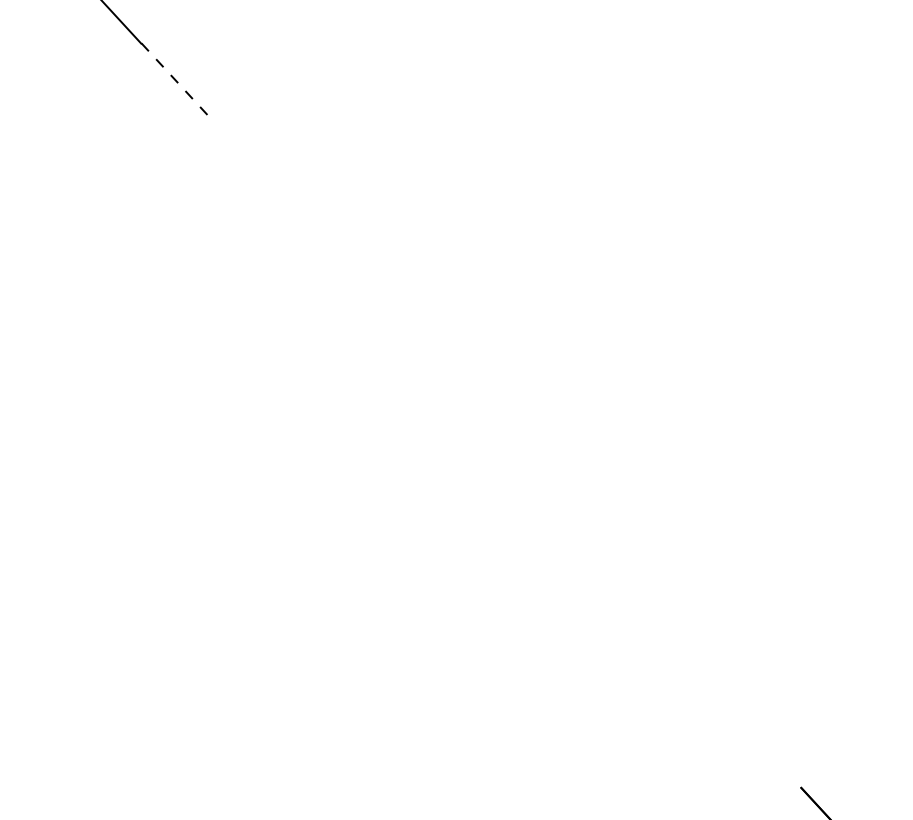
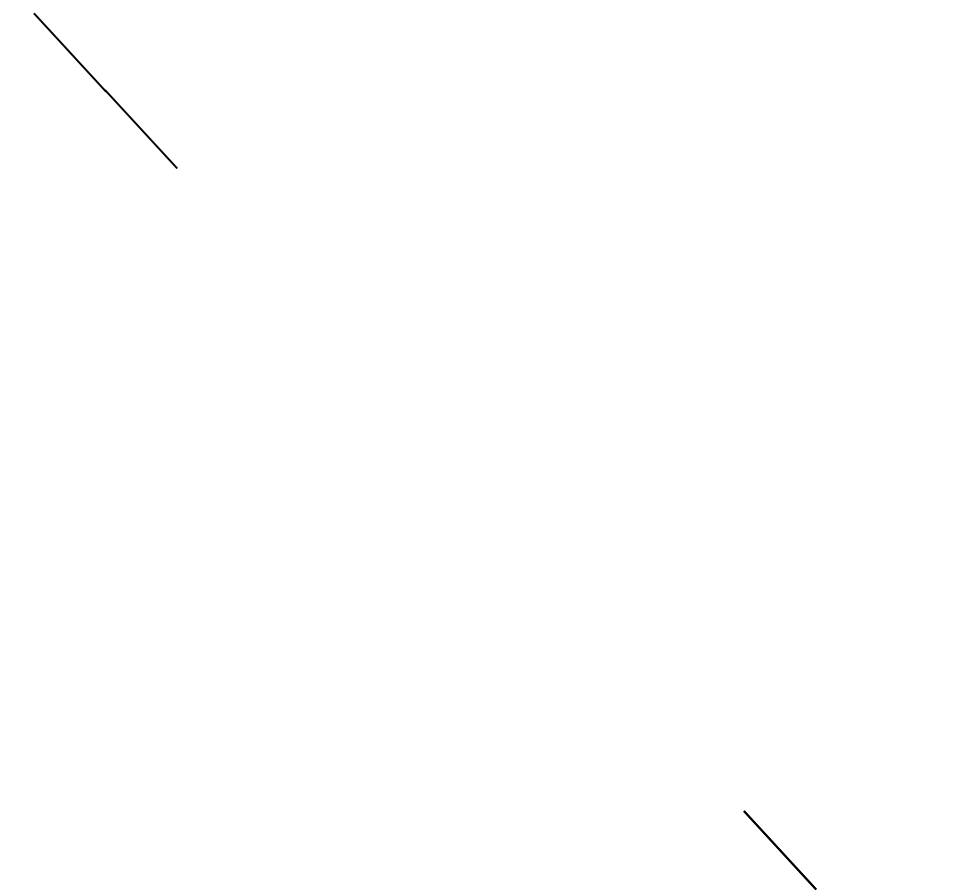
line: (178, 83) -> (141, 129), dashed -> solid

